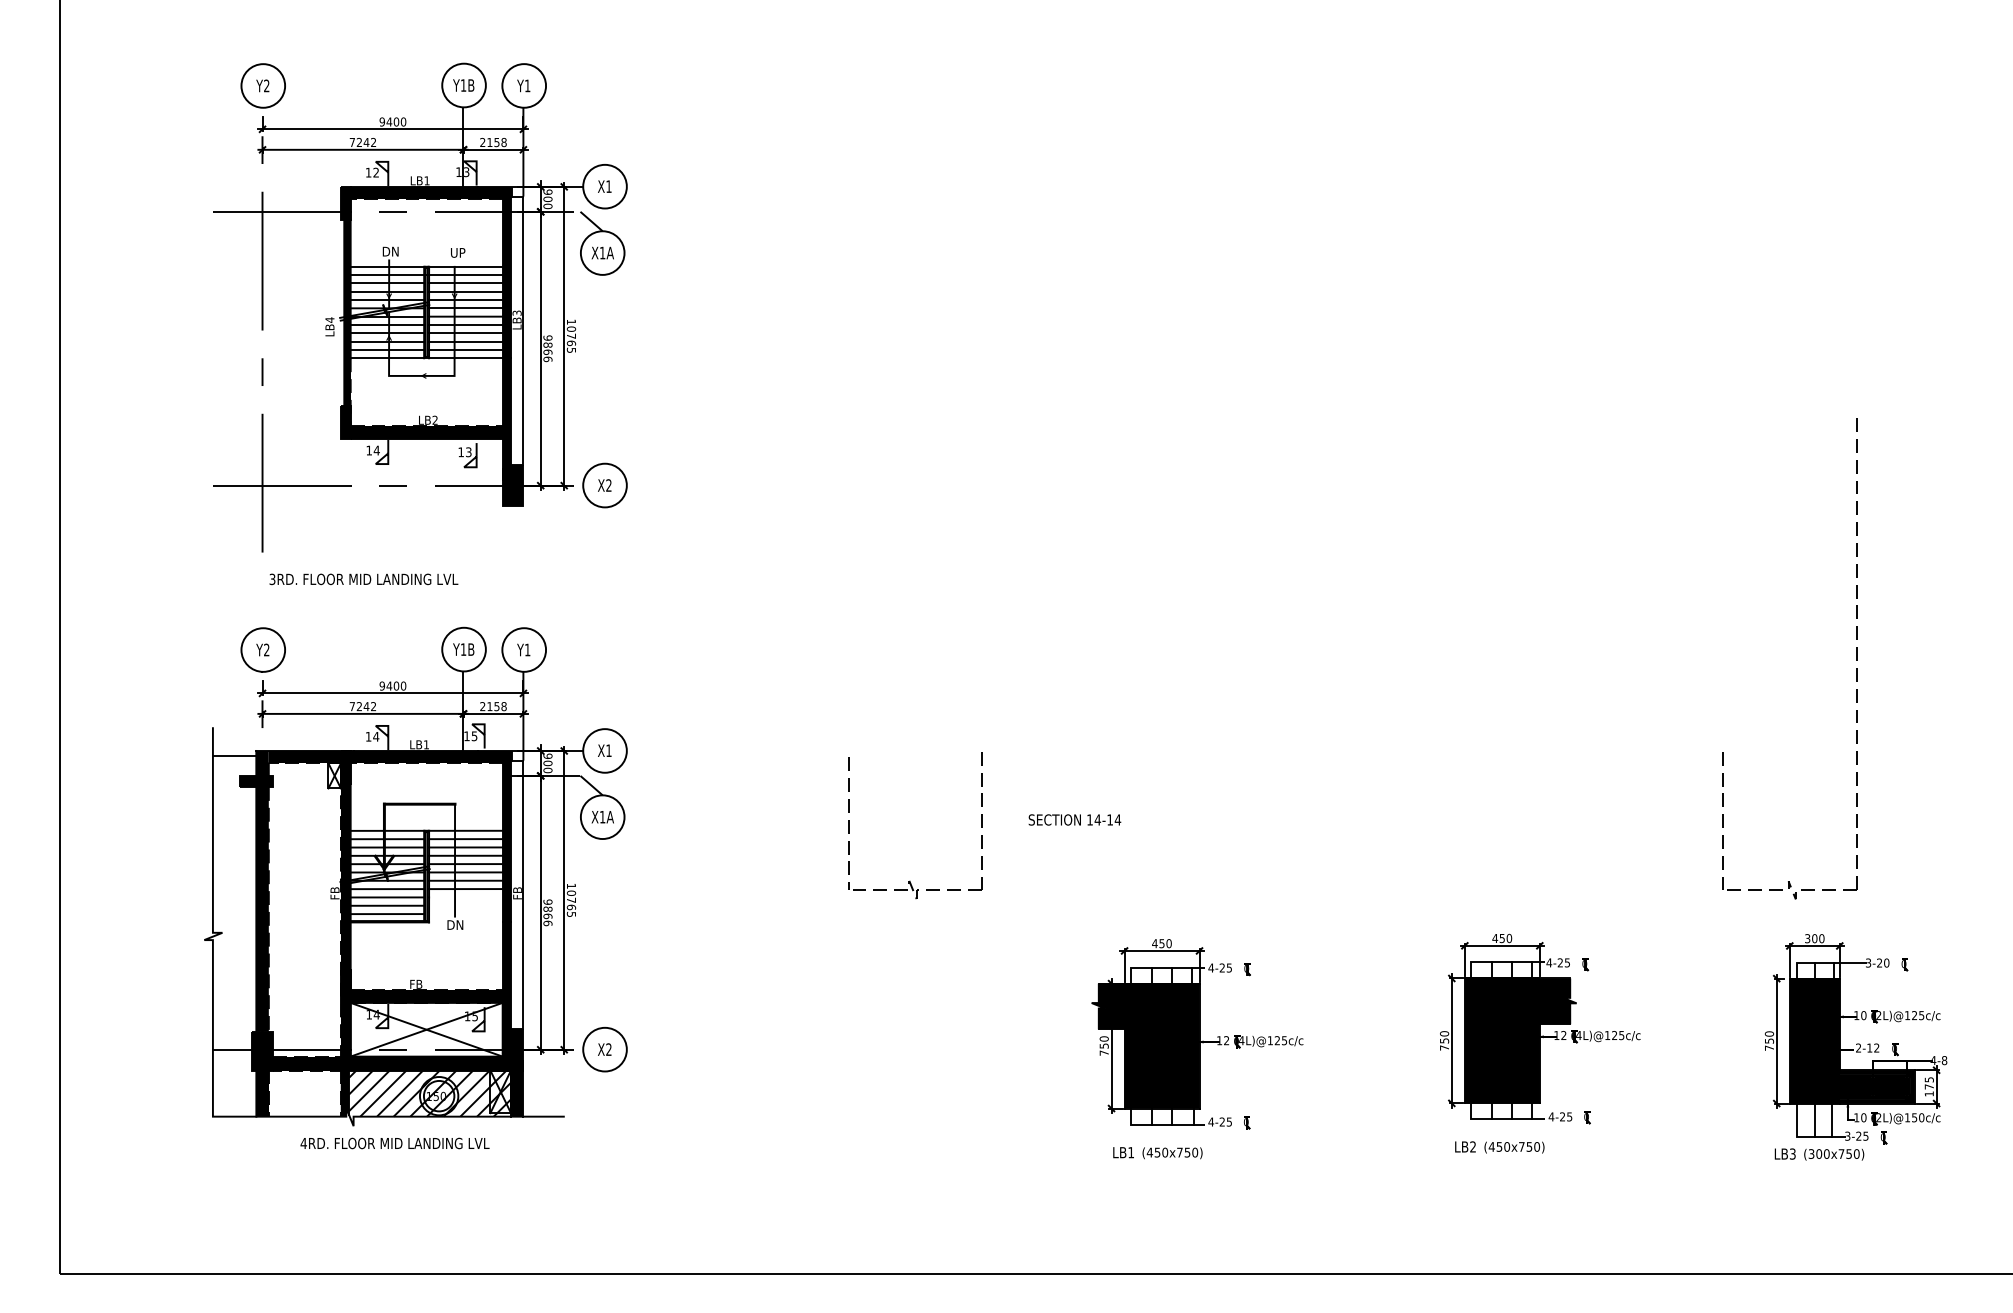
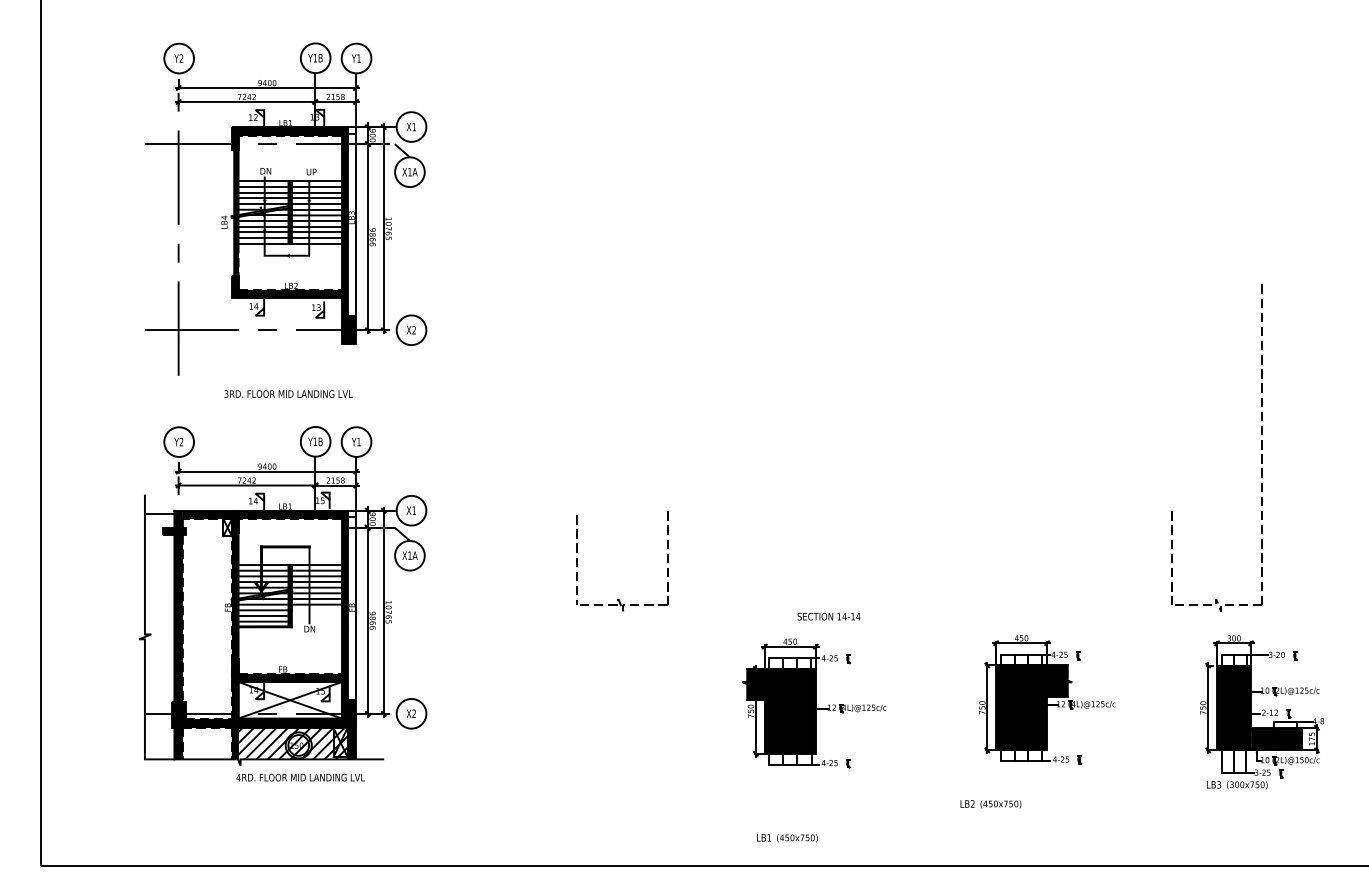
text: (363, 578) -> (288, 393), moved
text: (1074, 819) -> (828, 616), moved
text: (394, 1143) -> (300, 777), moved
text: (1499, 1147) -> (990, 804), moved
text: (1157, 1153) -> (787, 838), moved

